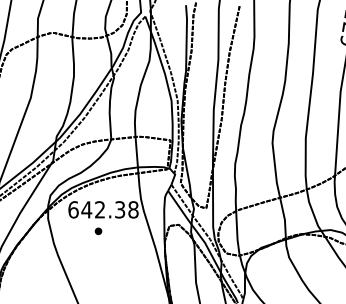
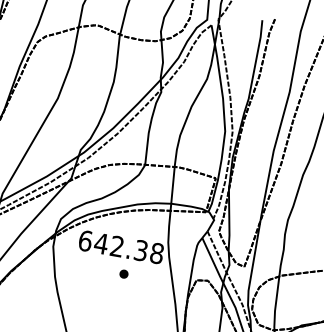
part: (98, 230) -> (124, 273), moved

